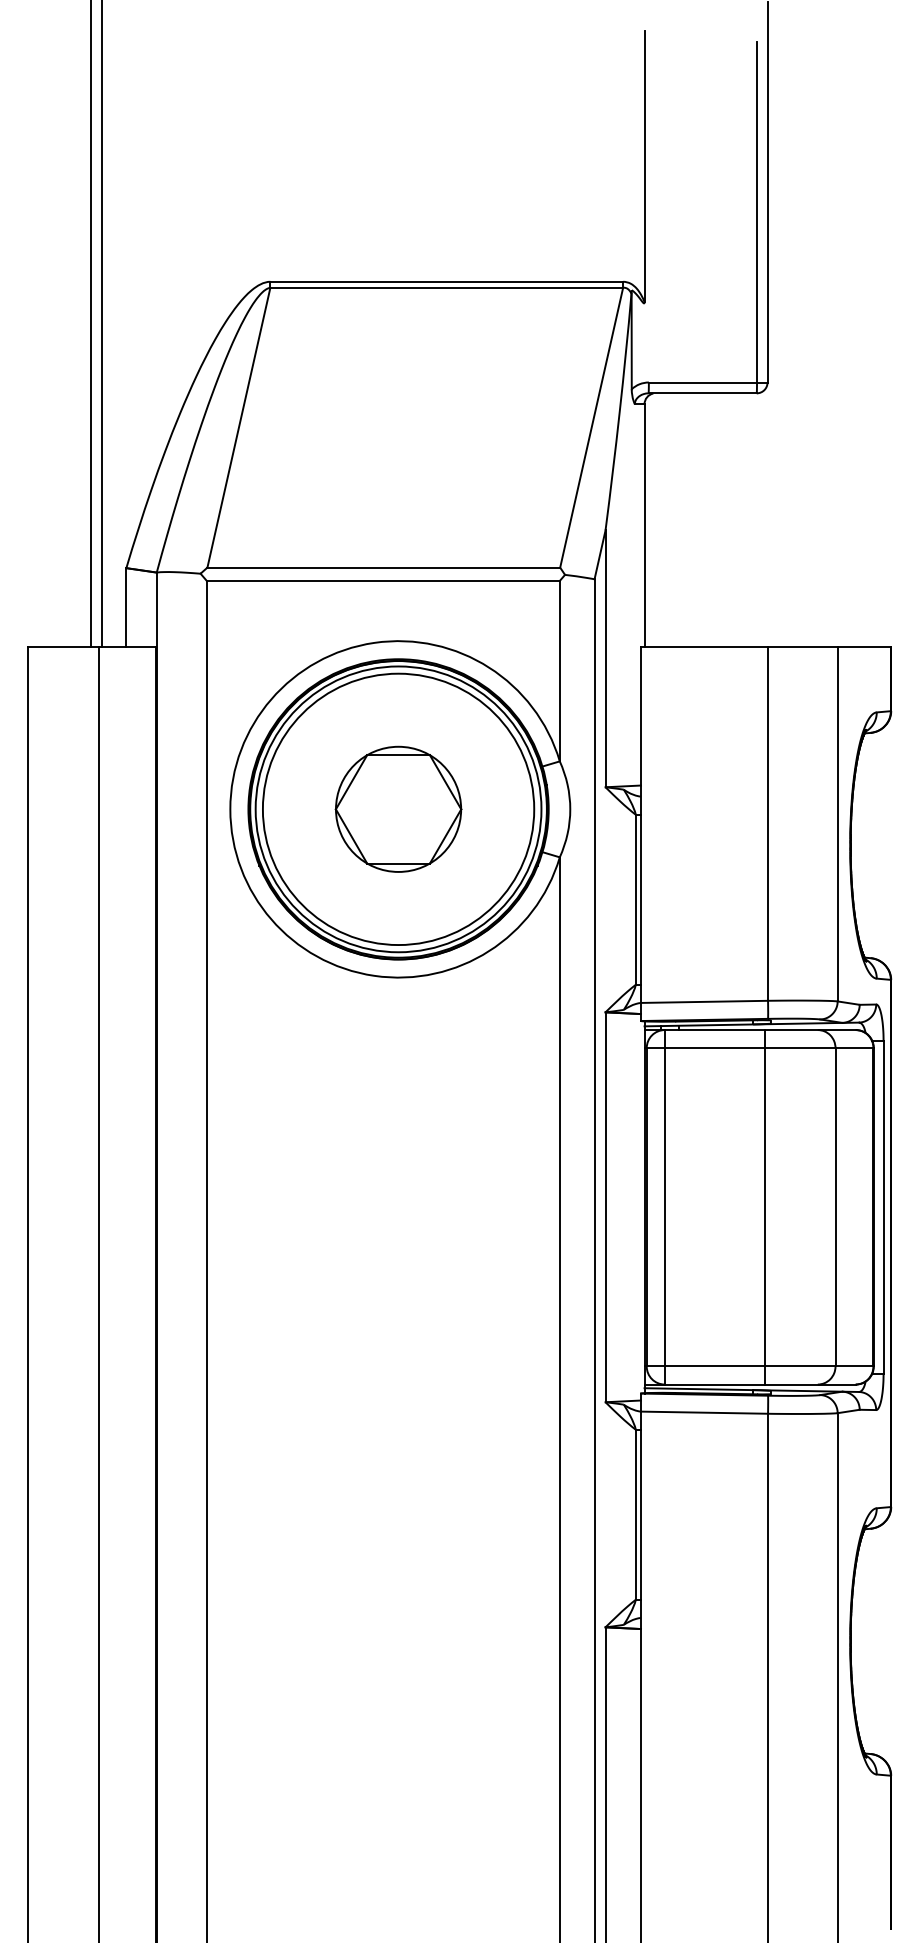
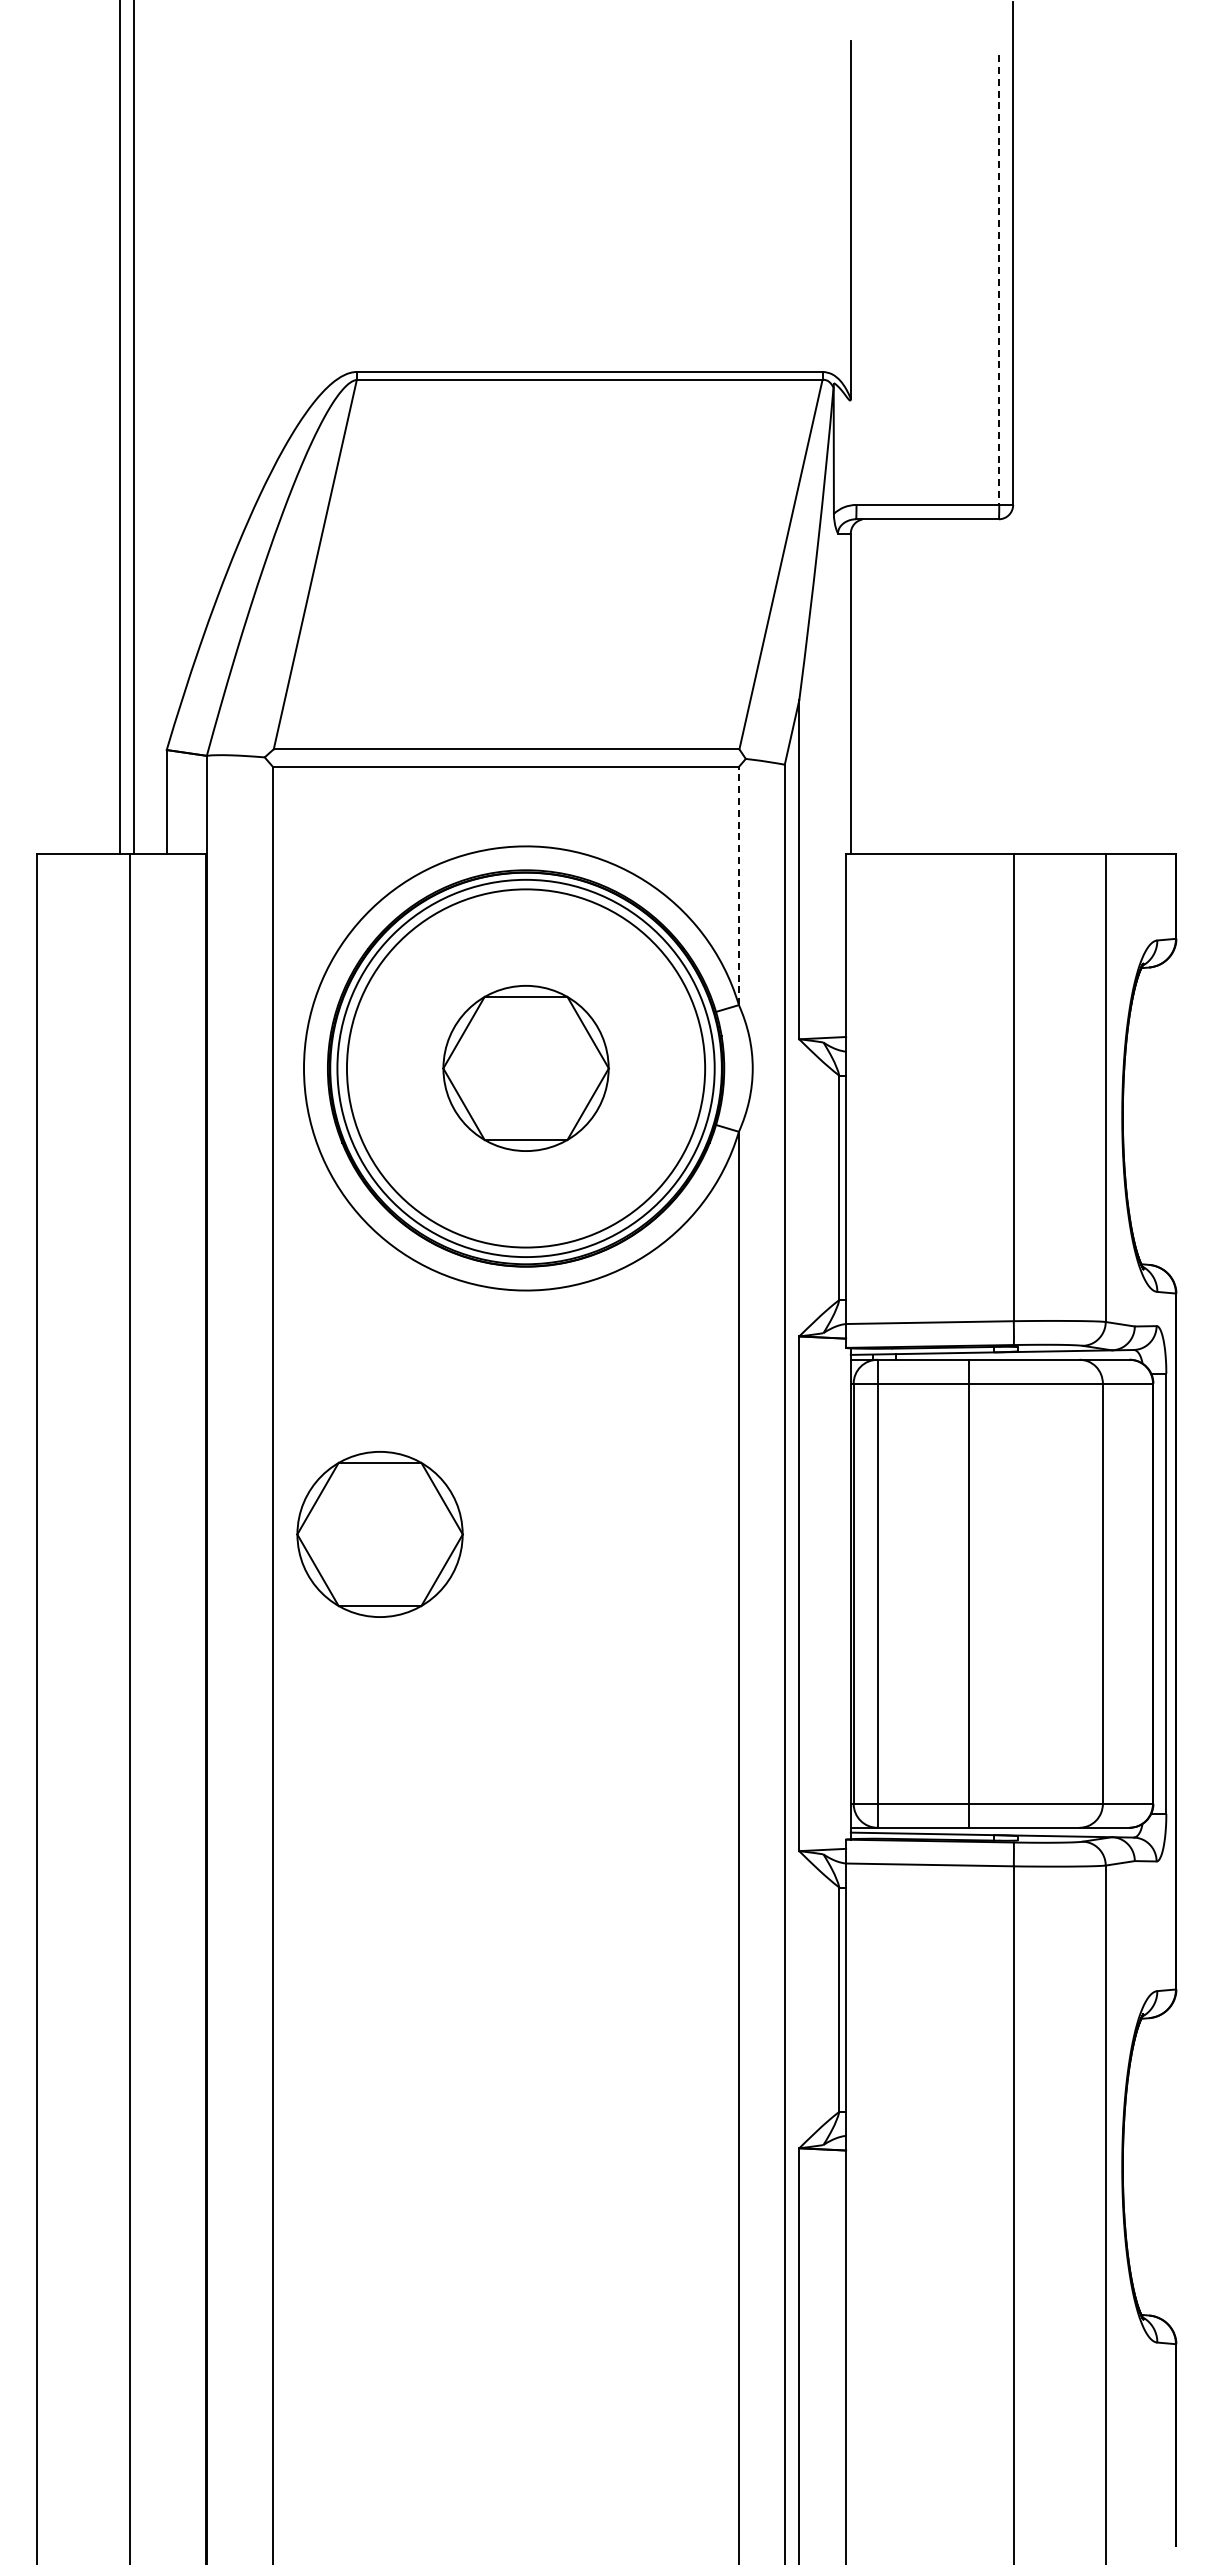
line: (757, 212) -> (999, 280), solid -> dashed
line: (559, 670) -> (738, 885), solid -> dashed
part: (287, 1162) -> (379, 1534), added
line: (764, 1207) -> (969, 1593), moved

